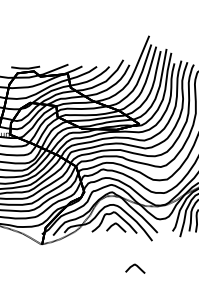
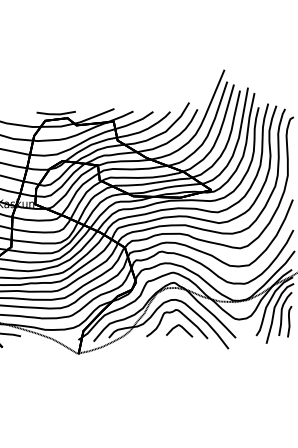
curve: (136, 266) -> (206, 383), removed

